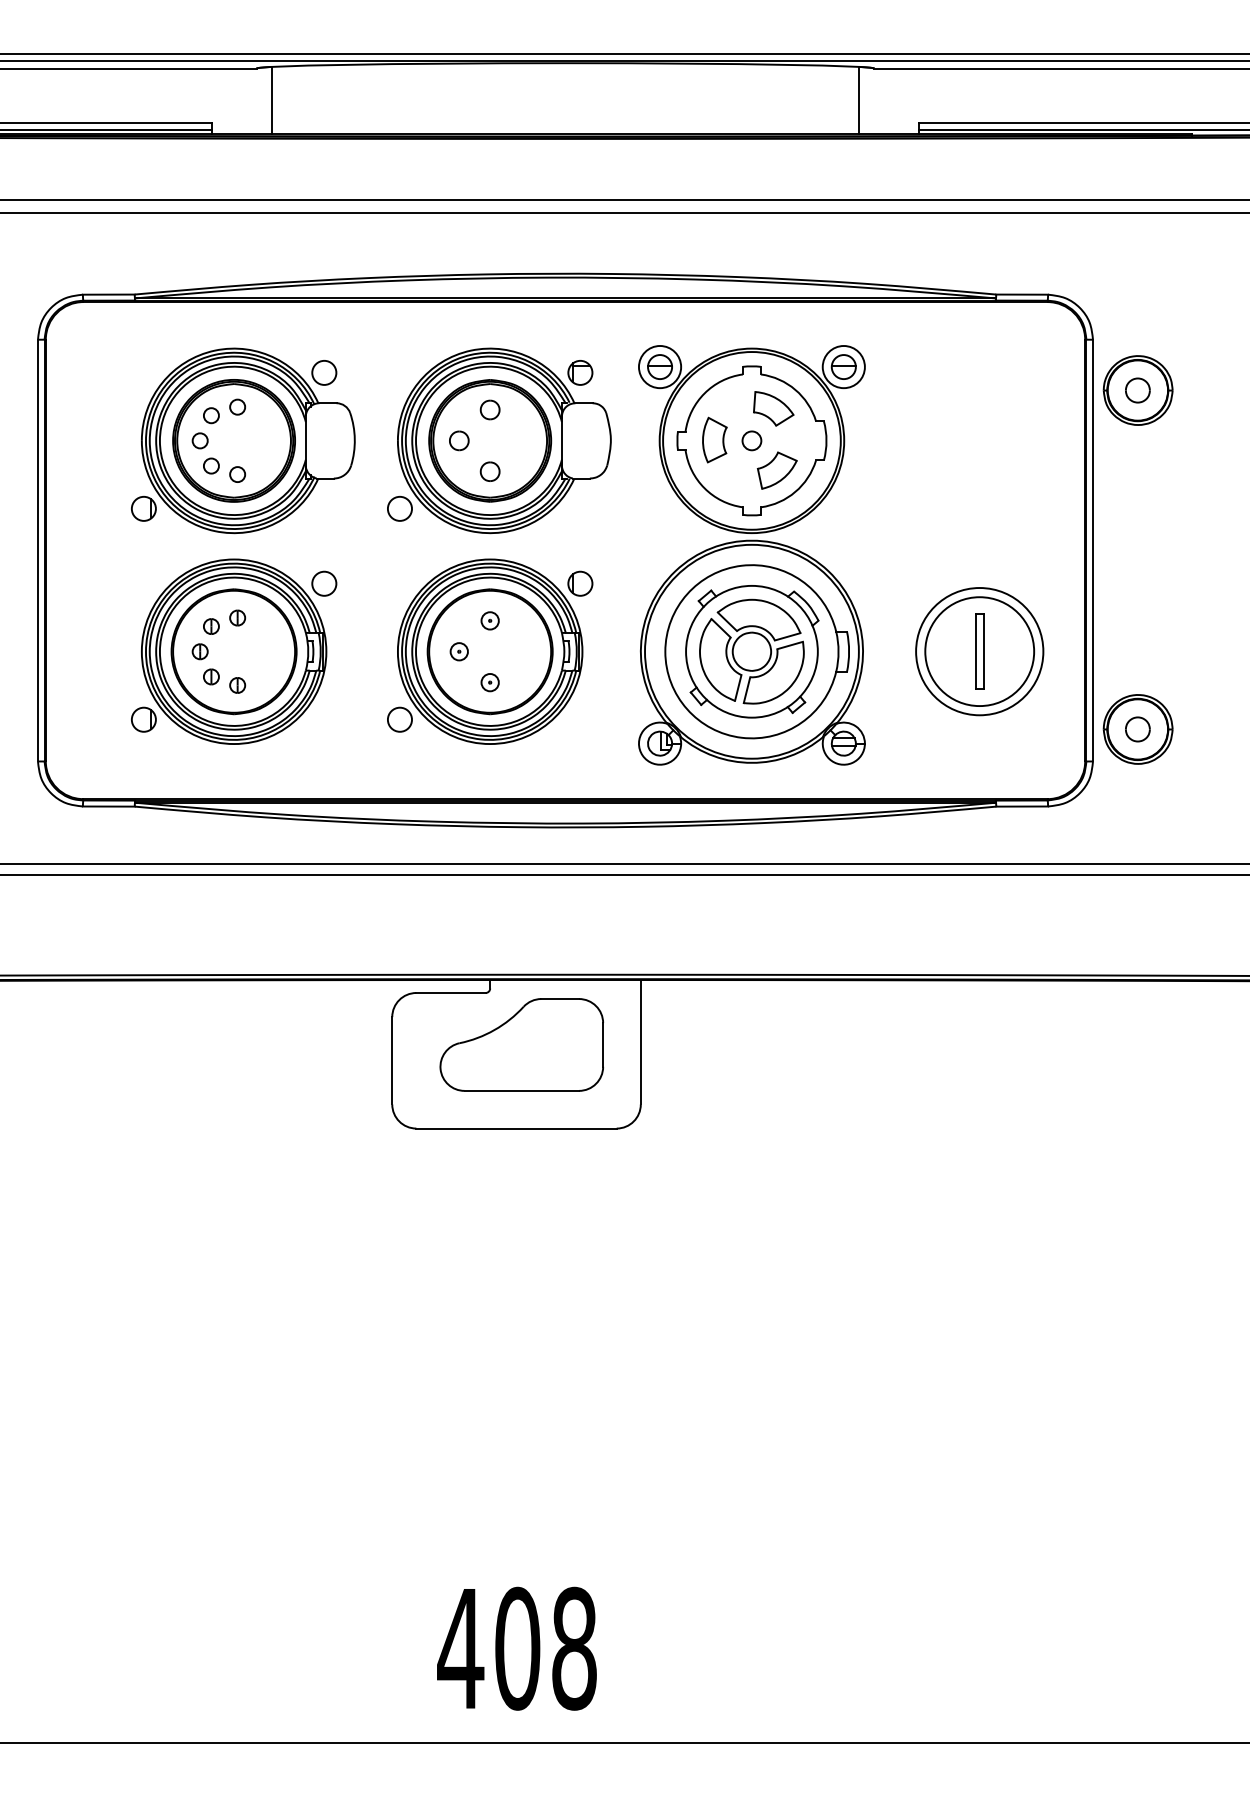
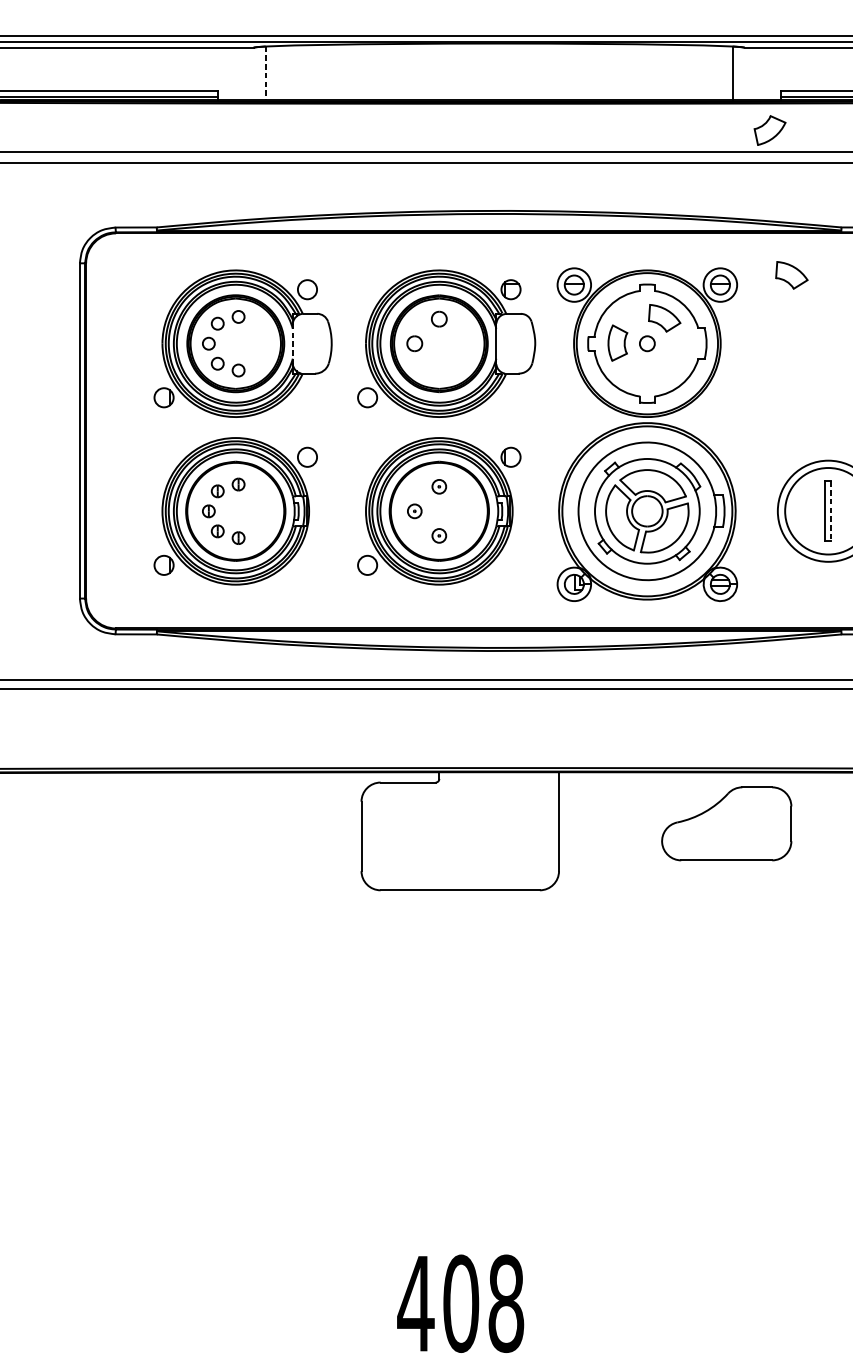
line: (271, 100) -> (265, 73), solid -> dashed
part: (933, 354) -> (791, 275), added
line: (305, 441) -> (292, 344), solid -> dashed
part: (776, 470) -> (769, 130), moved
part: (489, 471) -> (438, 368), removed
line: (983, 651) -> (831, 511), solid -> dashed
part: (521, 1044) -> (726, 823), moved

